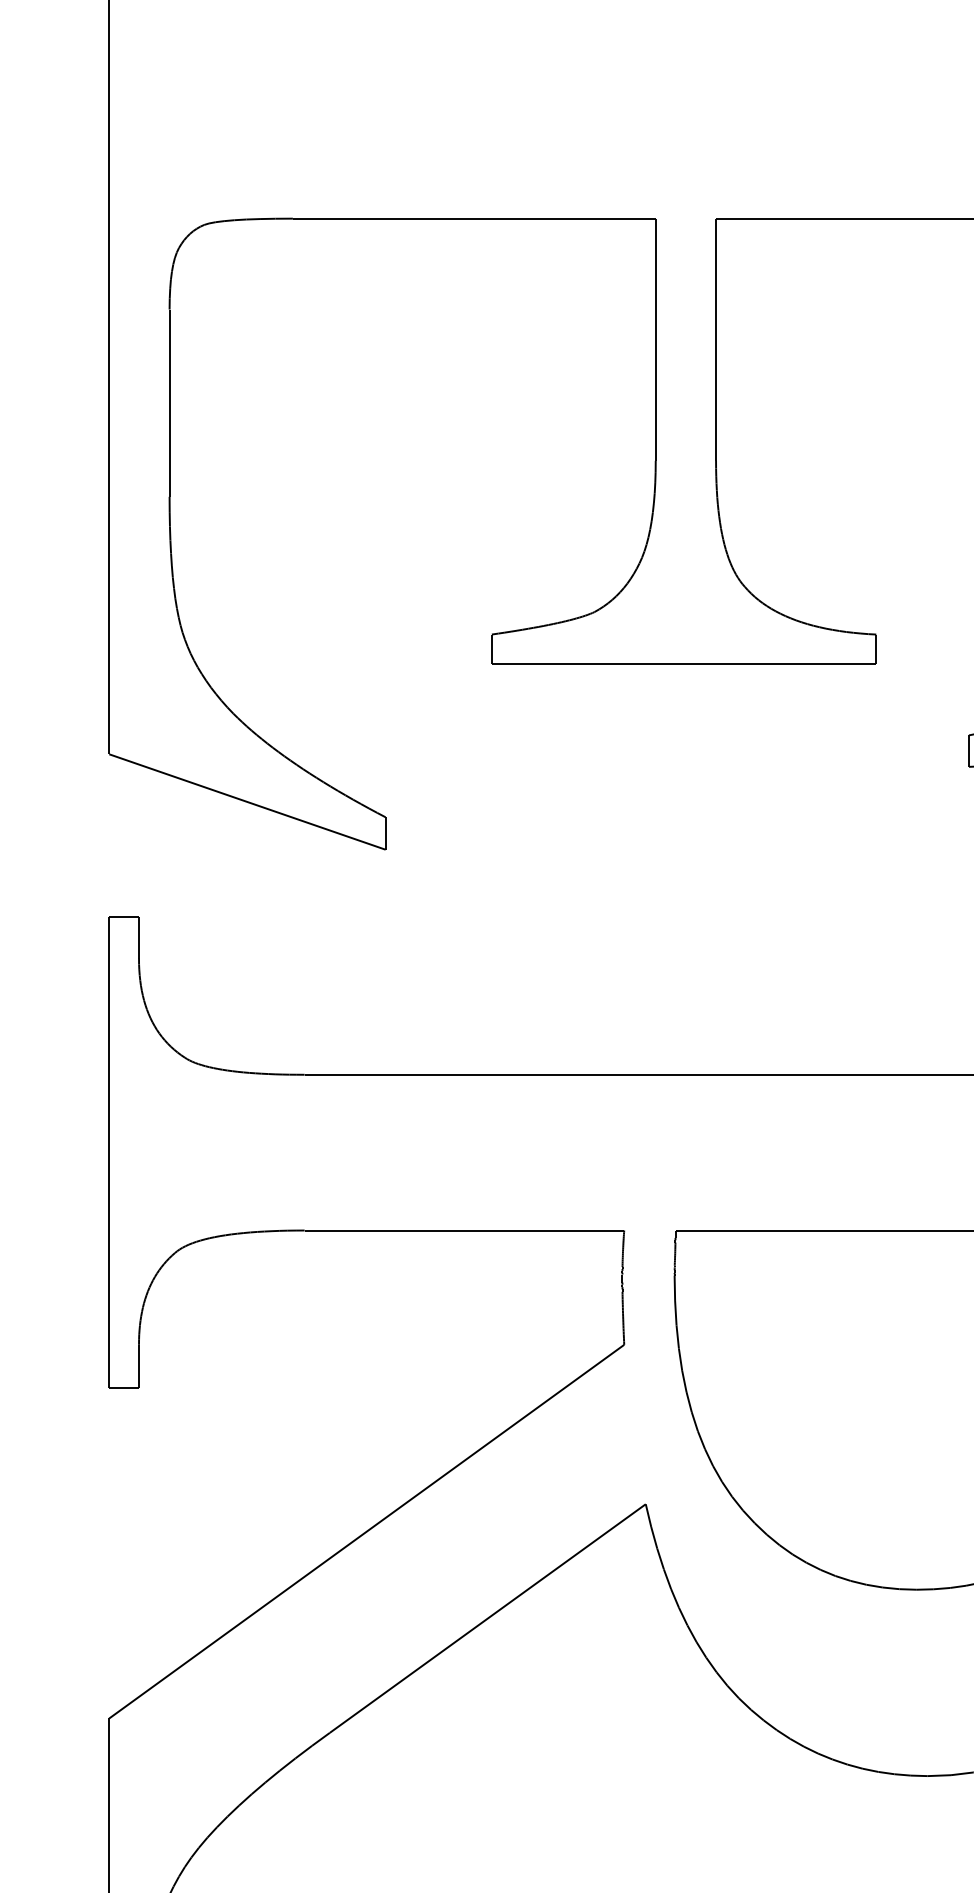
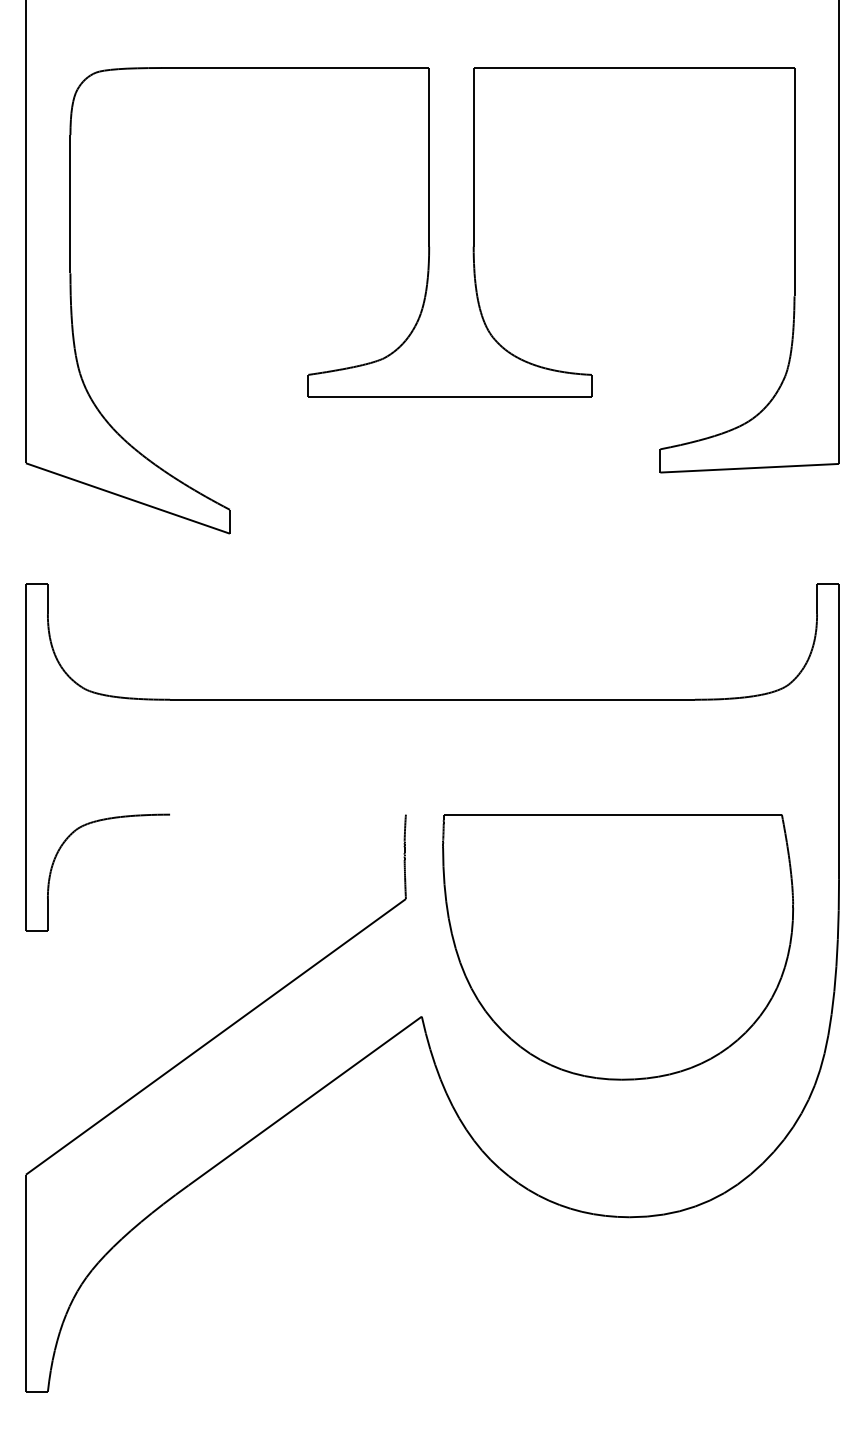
line: (463, 1230) -> (287, 814), removed

